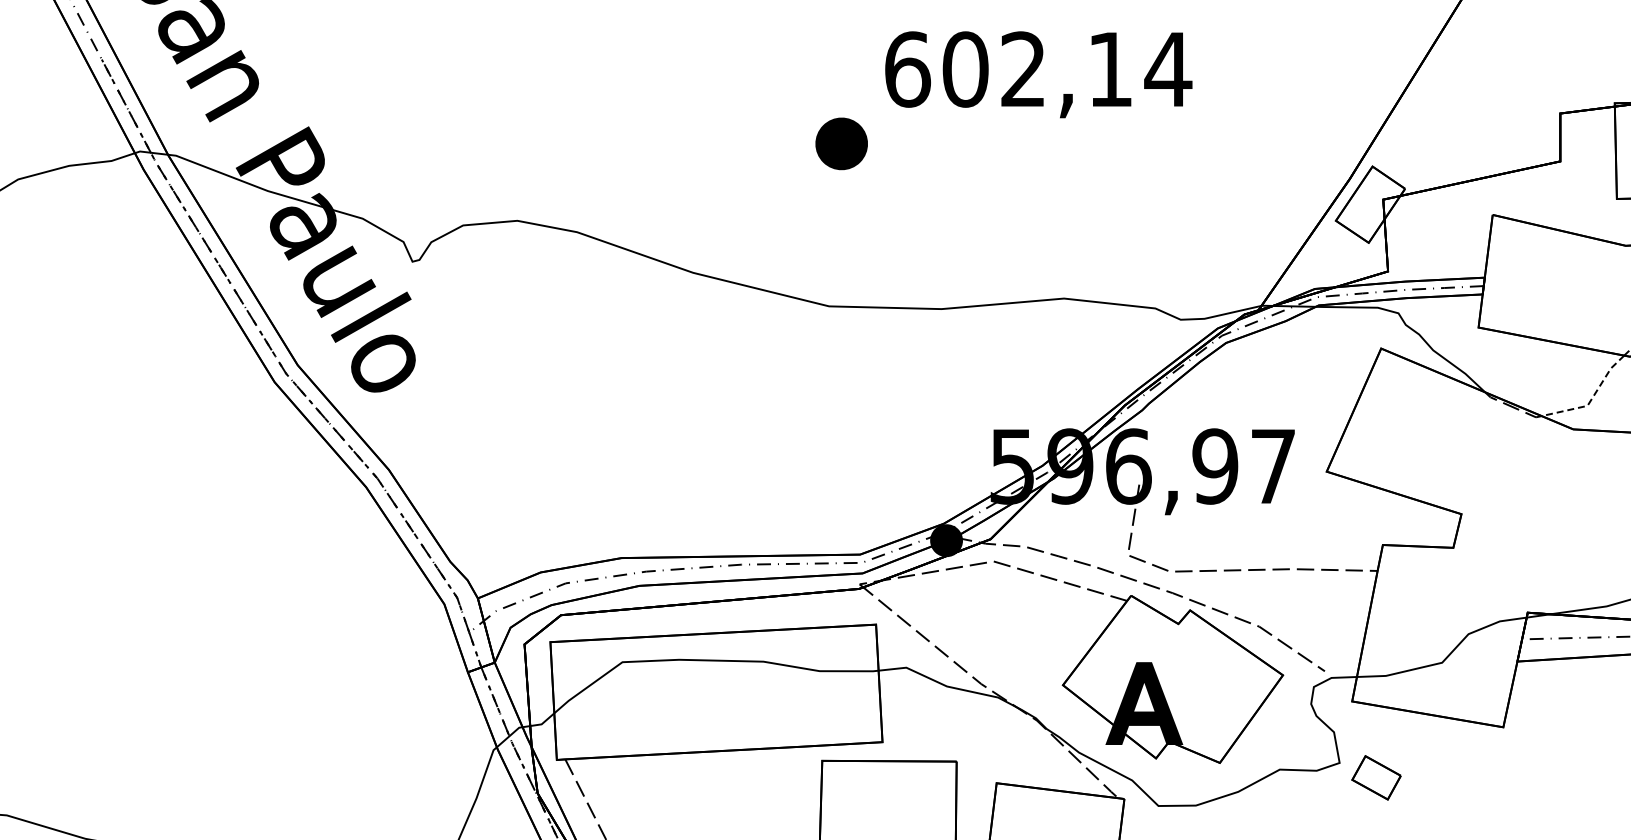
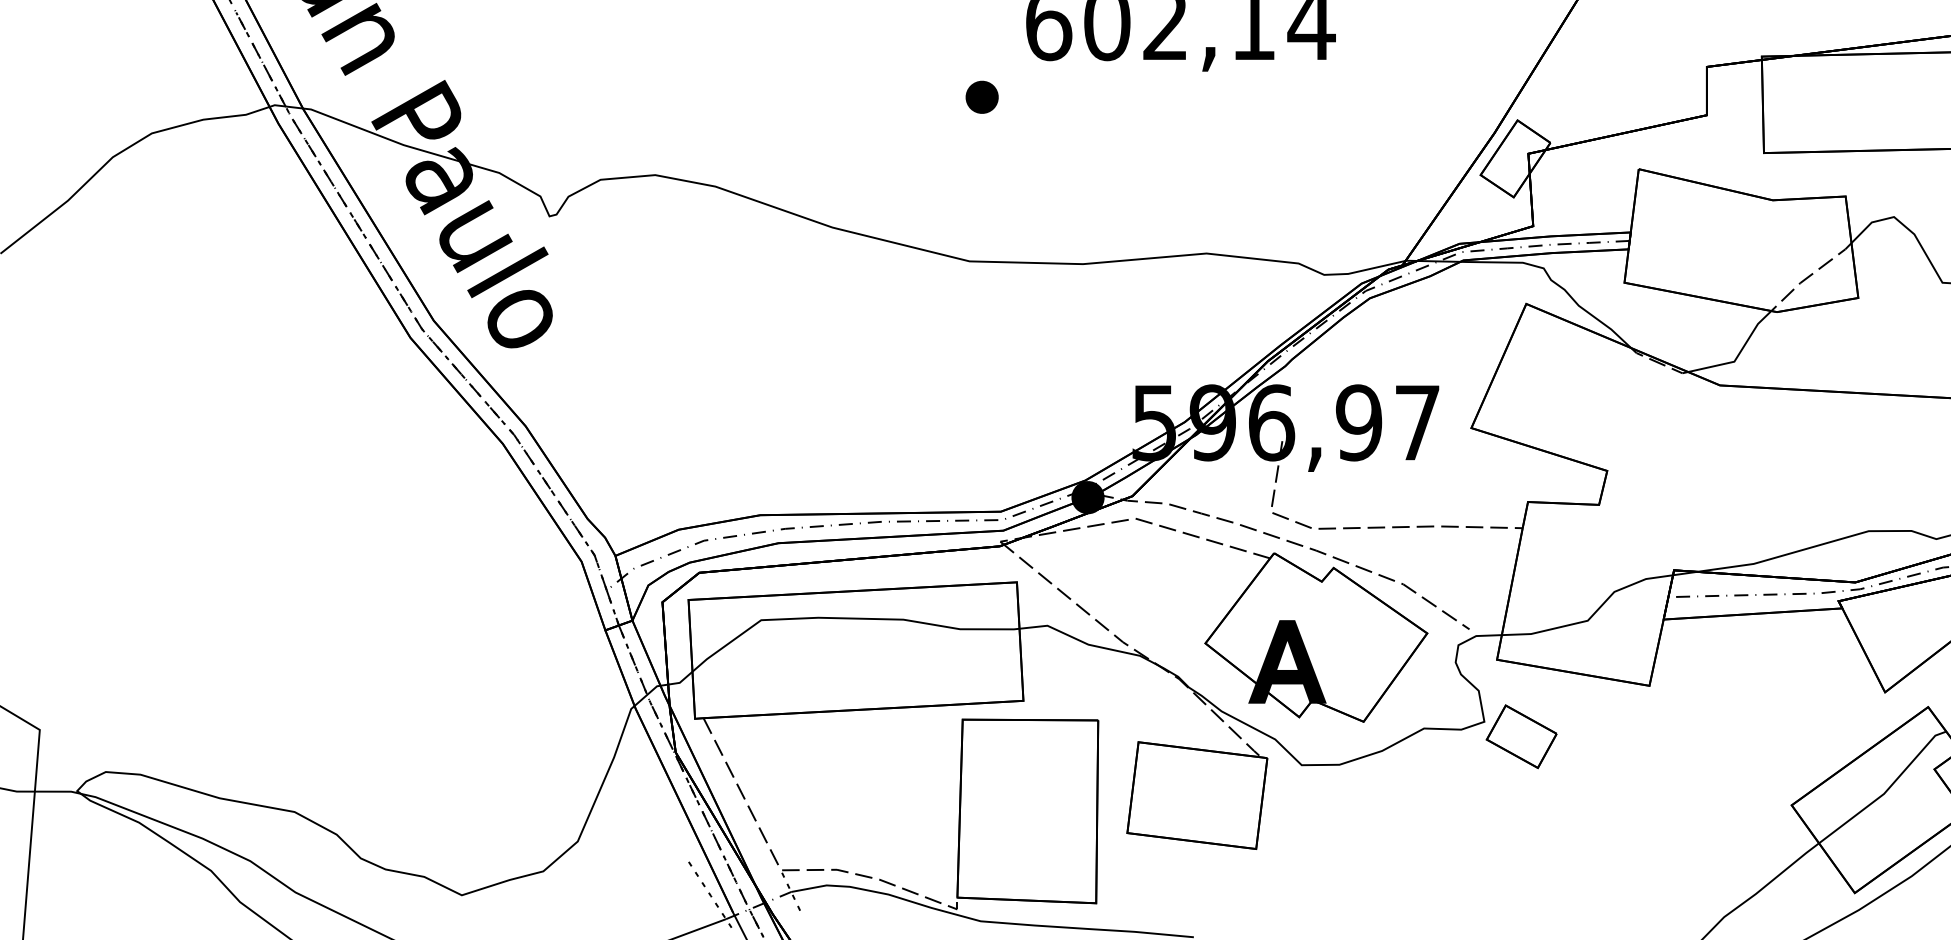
part: (840, 142) -> (981, 96), size x0.62
line: (1591, 398) -> (1738, 354), dashed -> solid
part: (1376, 777) -> (1521, 736), size x1.43

